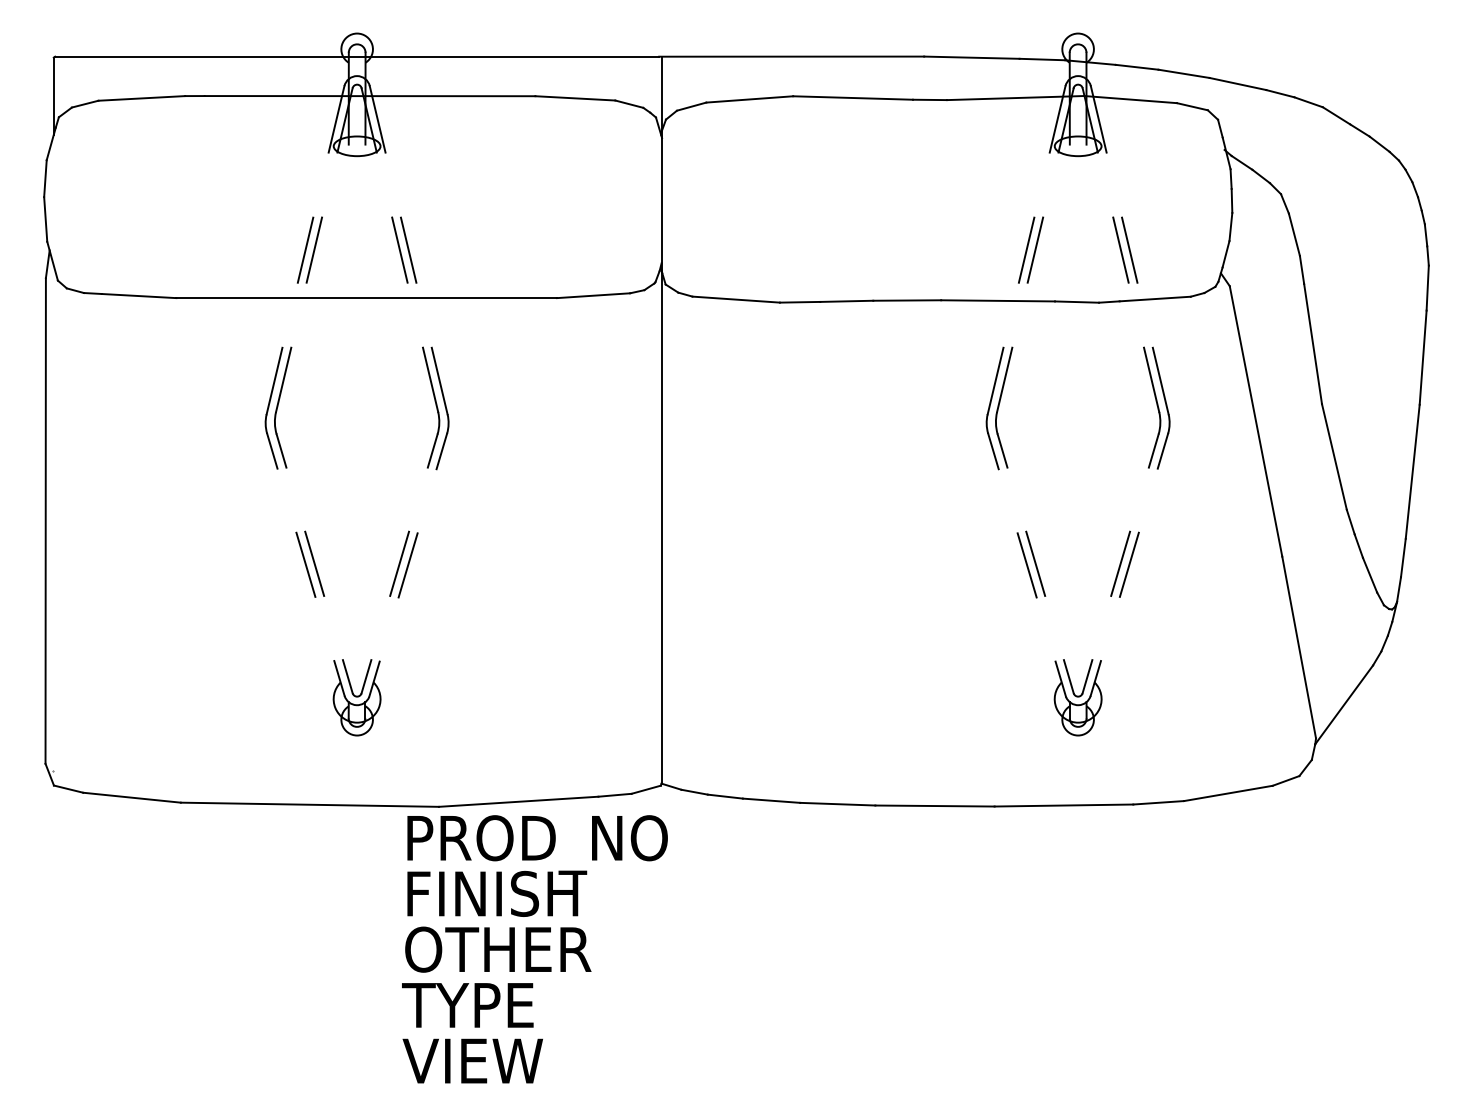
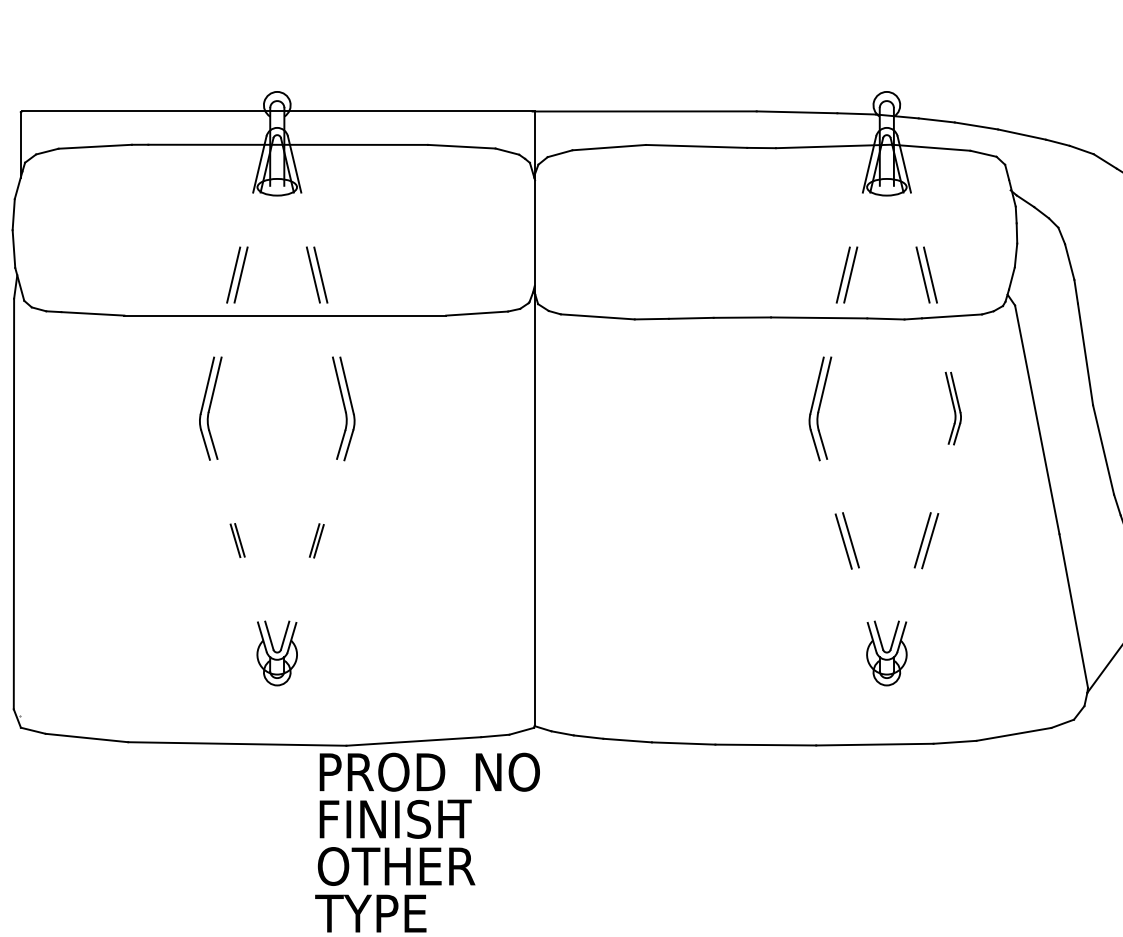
part: (1156, 407) -> (953, 408), size x0.7
part: (310, 563) -> (237, 539), size x0.6
part: (403, 564) -> (316, 540), size x0.6

